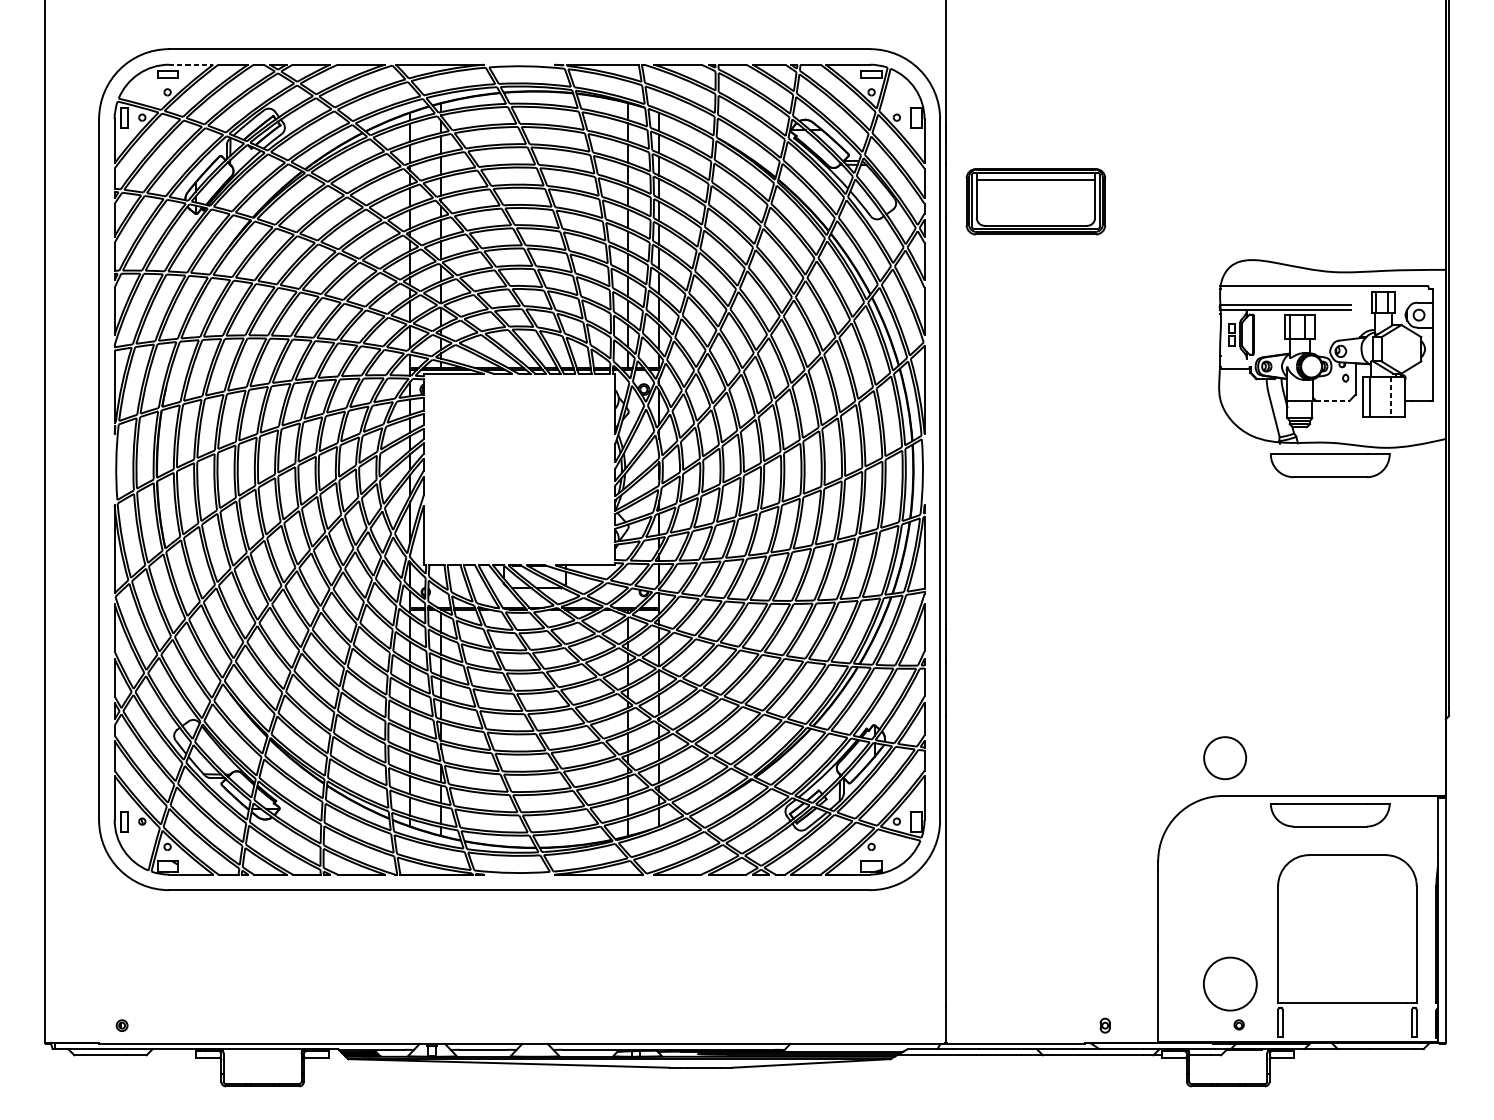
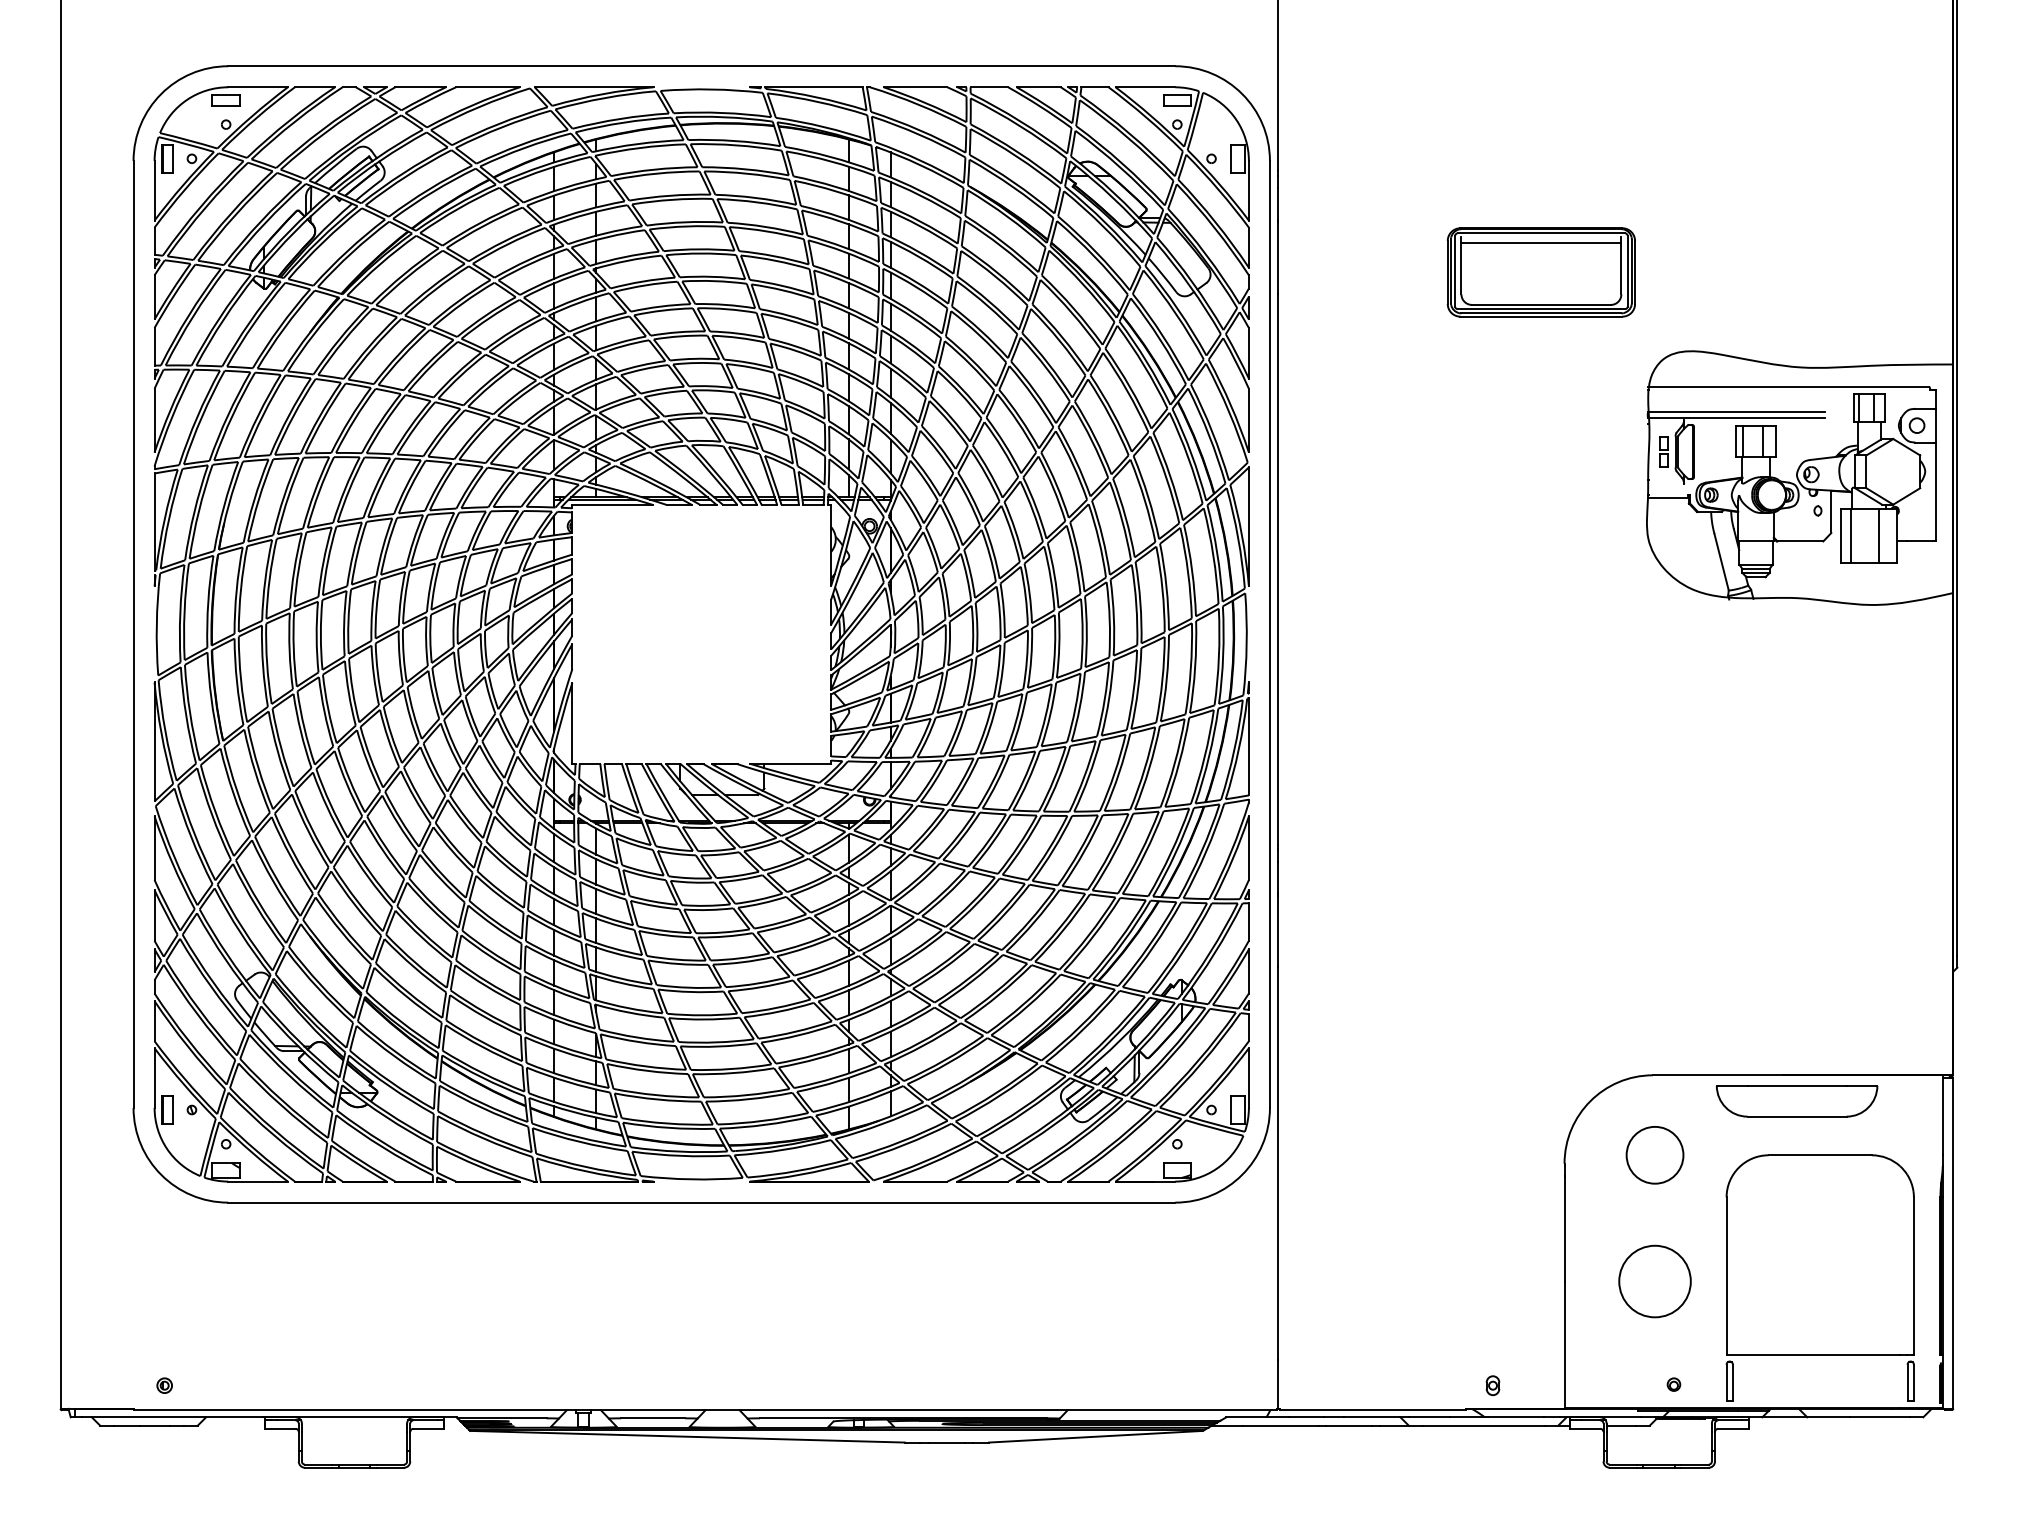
line: (191, 64) -> (258, 87), dashed -> solid
part: (1035, 201) -> (1540, 272), moved
line: (1390, 397) -> (1878, 536), dashed -> solid
line: (1332, 400) -> (1800, 541), dashed -> solid
part: (1330, 466) -> (1797, 629), removed
circle: (1224, 758) -> (1654, 1155), moved
circle: (1229, 984) -> (1654, 1281), moved

